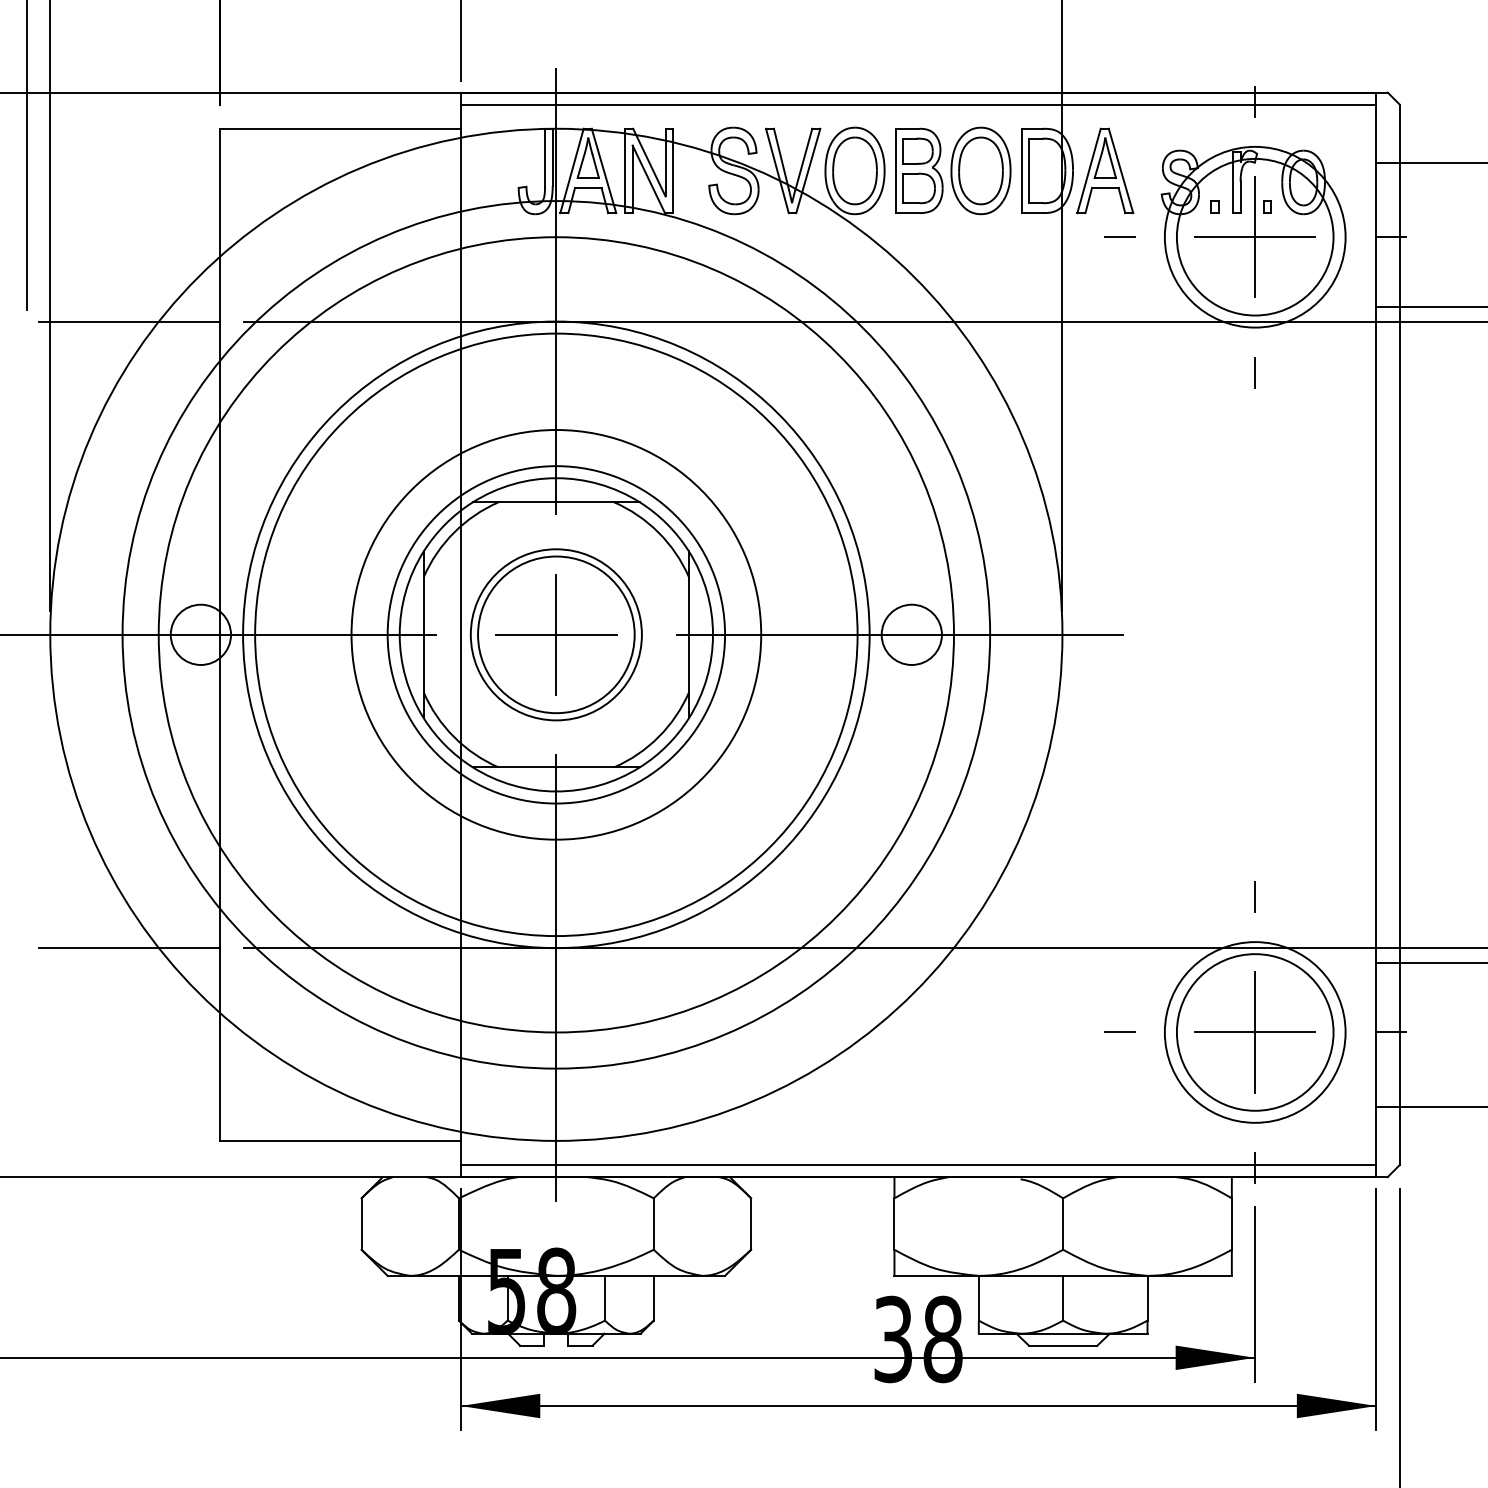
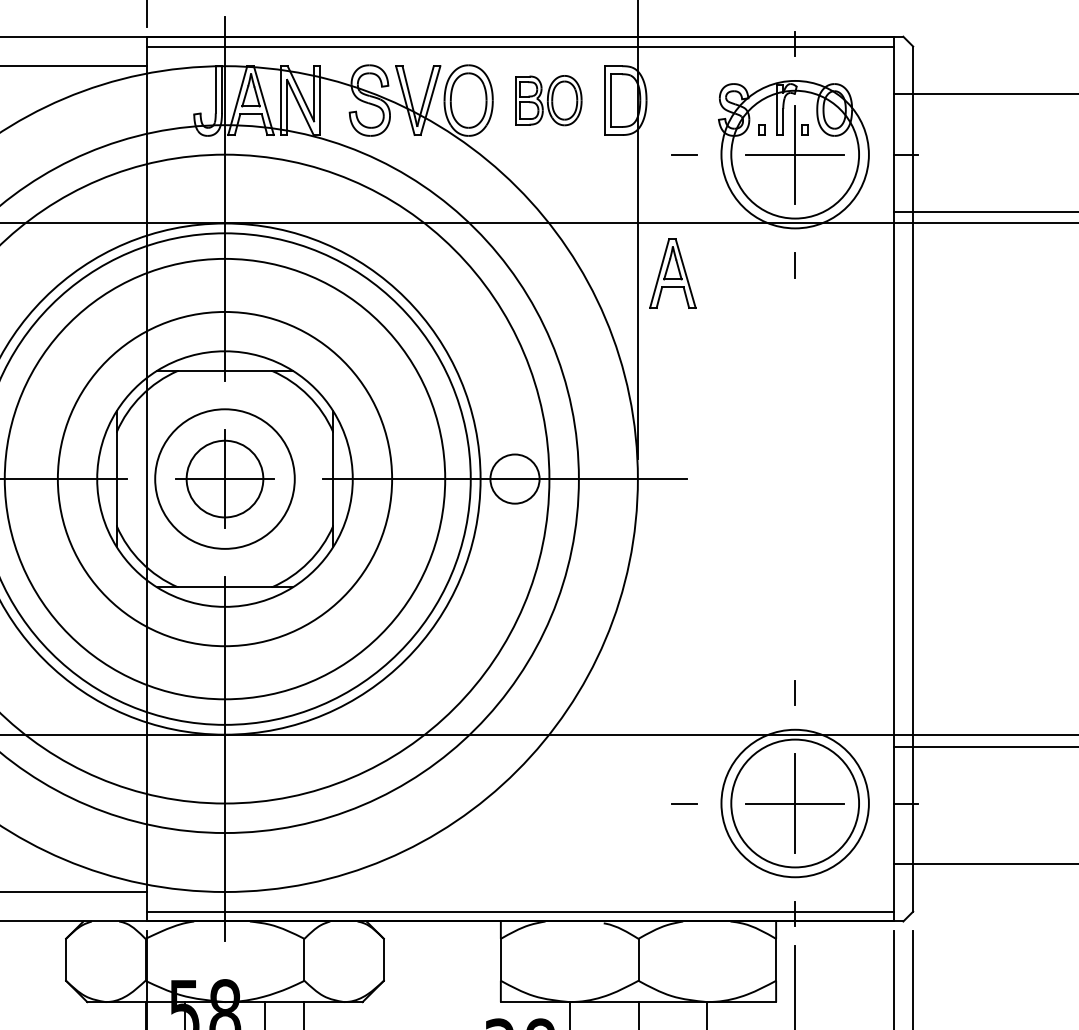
part: (953, 170) -> (549, 100), size x0.7
part: (1105, 170) -> (673, 273), moved
circle: (556, 634) -> (225, 478), size x0.6
circle: (556, 634) -> (225, 478), size x1.6

